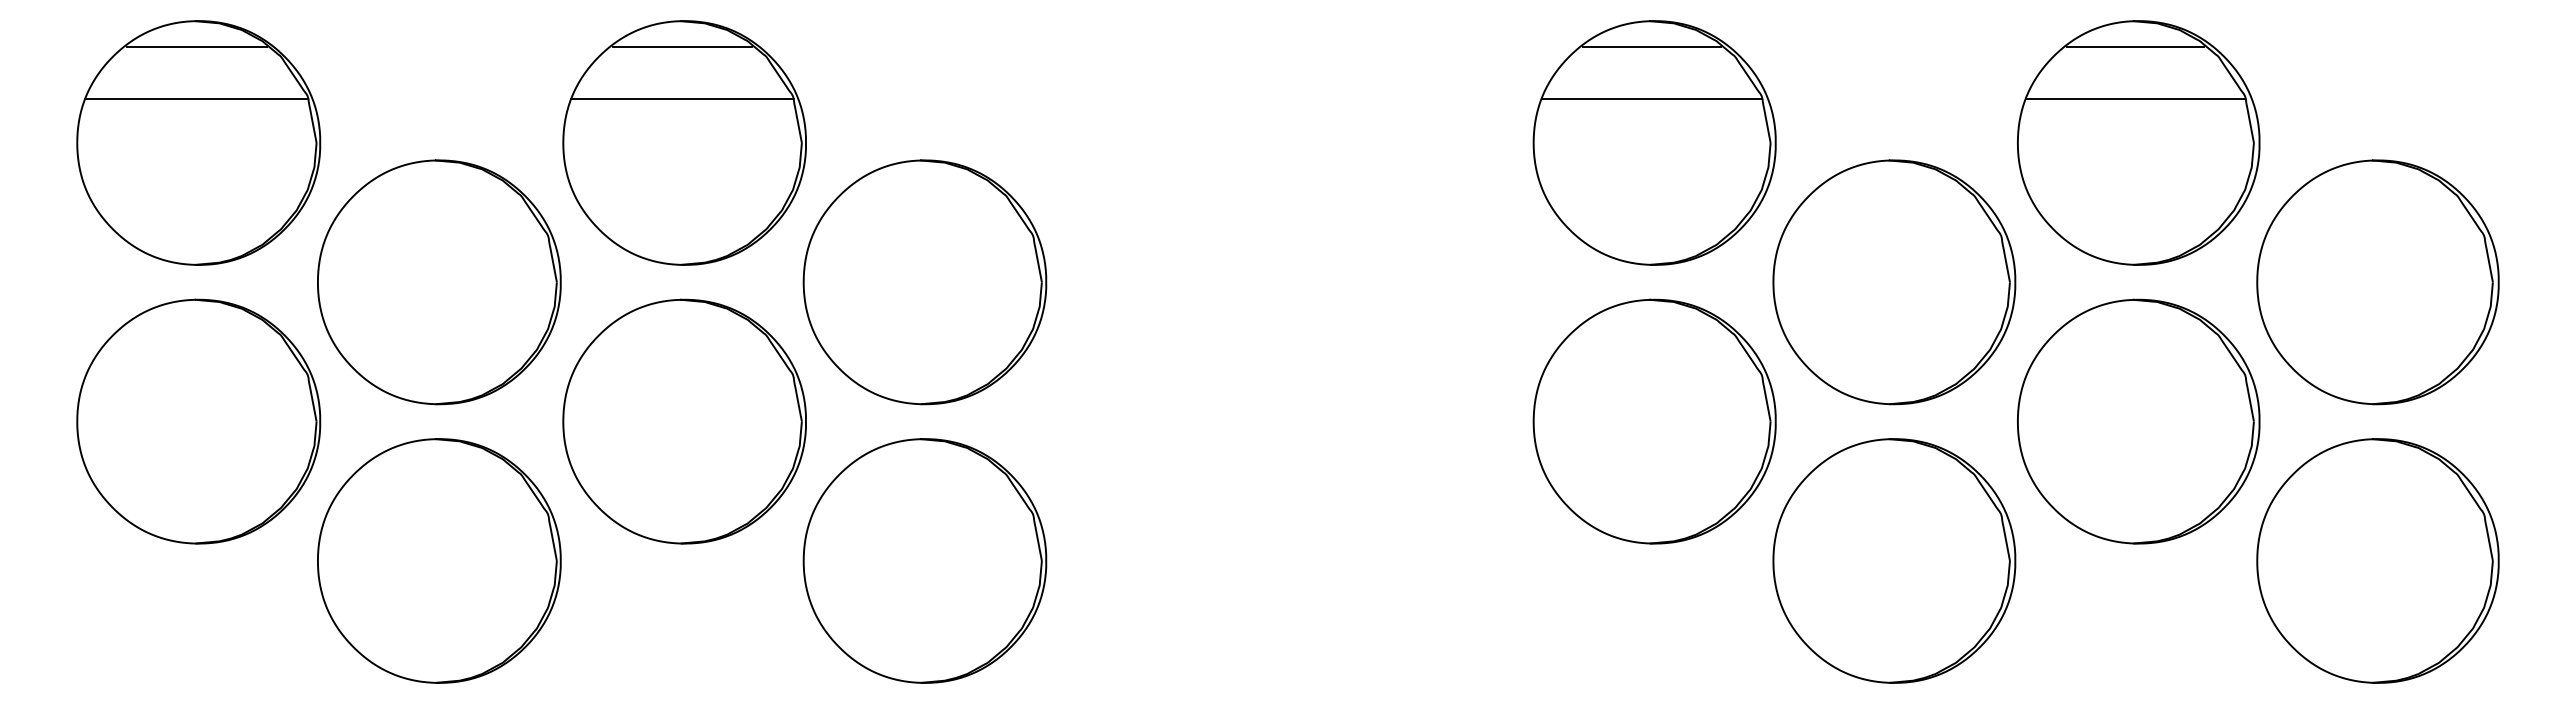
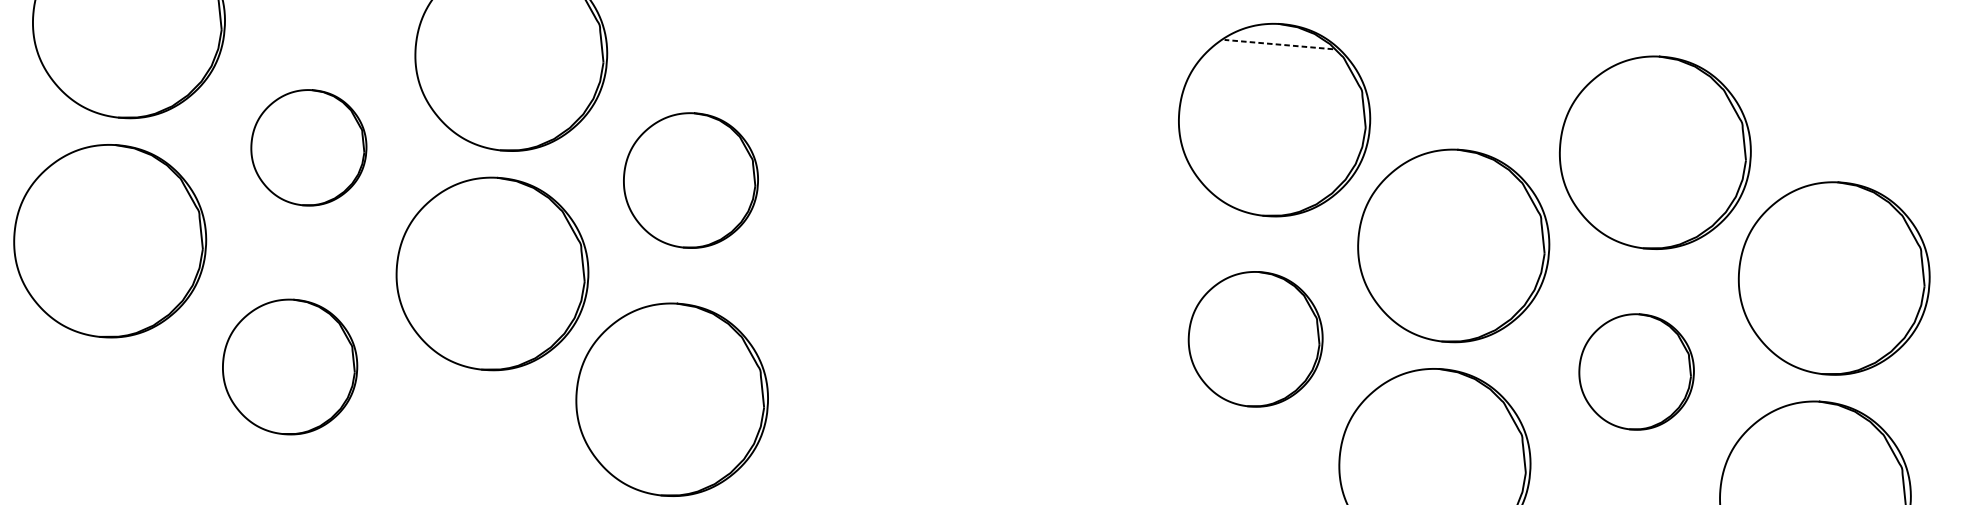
line: (1651, 47) -> (1278, 44), solid -> dashed
line: (2135, 47) -> (1659, 77), removed
line: (682, 99) -> (512, 20), removed
line: (1651, 99) -> (1274, 85), removed
line: (2135, 99) -> (1655, 118), removed
part: (439, 282) -> (308, 147), size x0.6
part: (924, 282) -> (690, 180), size x0.7
part: (1654, 421) -> (1255, 339), size x0.7
part: (2138, 421) -> (1636, 371), size x0.6
part: (439, 560) -> (290, 366), size x0.7

